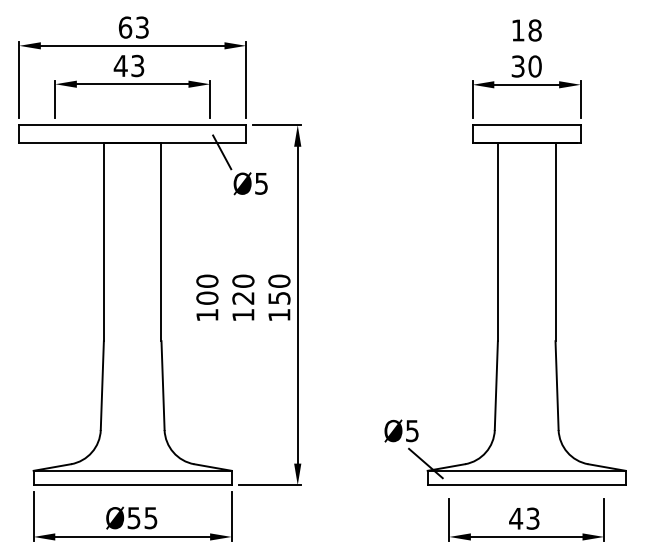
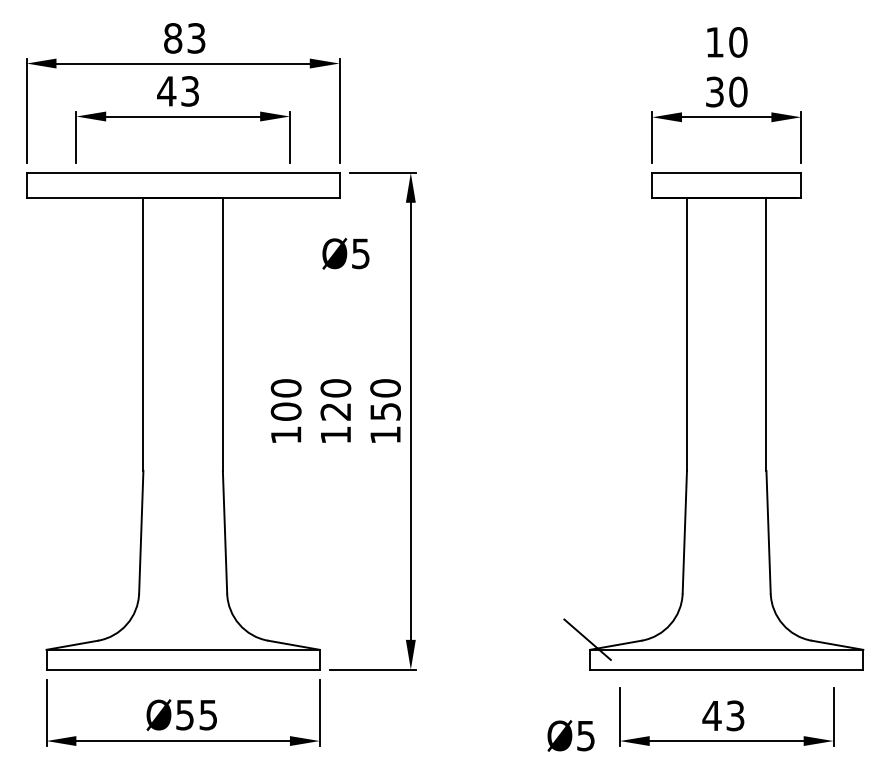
text: (125, 27) -> (173, 38), 63 -> 83
text: (535, 30) -> (738, 42), 18 -> 10
line: (222, 152) -> (306, 210), removed
text: (401, 430) -> (570, 735), moved

